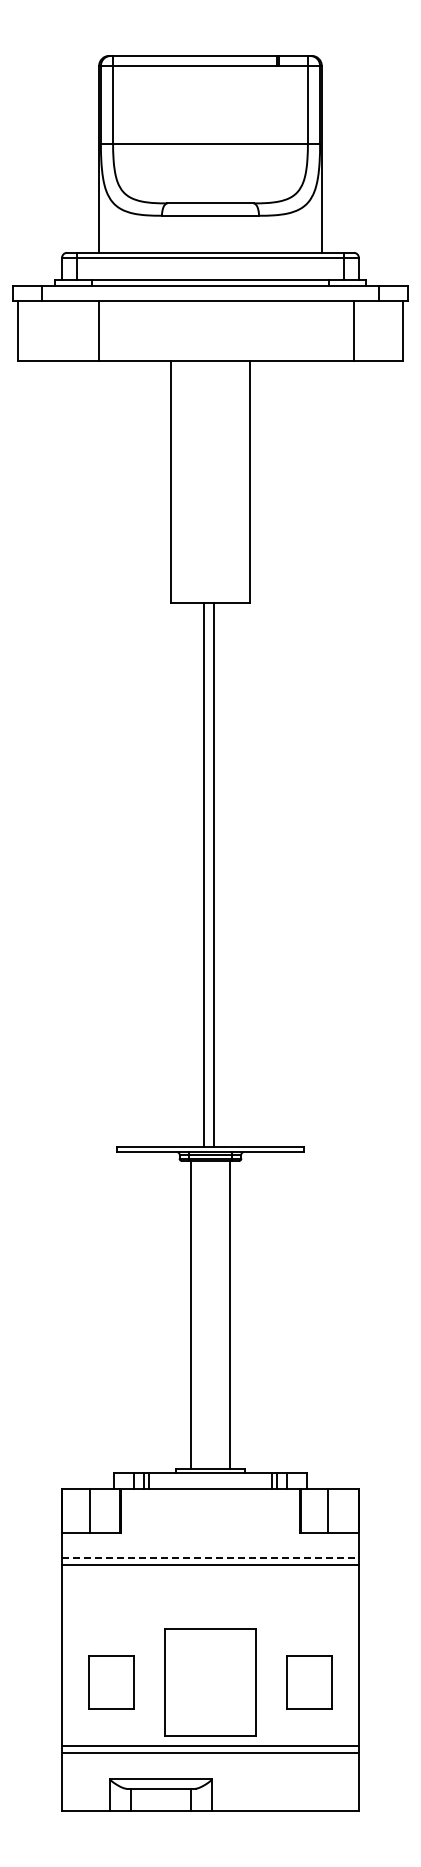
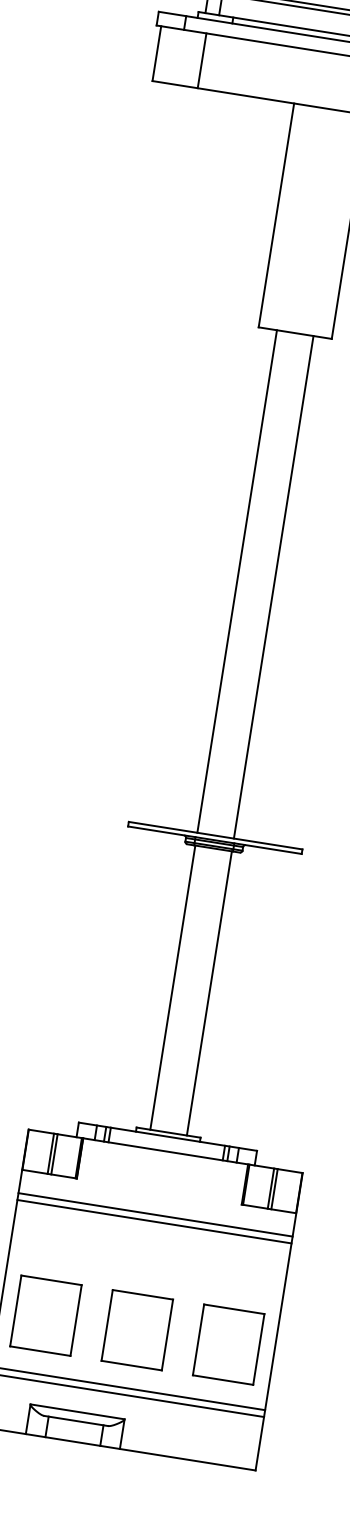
line: (98, 330) -> (202, 60), moved
line: (203, 875) -> (236, 581), moved
line: (214, 875) -> (273, 587), moved
line: (93, 1510) -> (54, 1154), added
line: (331, 1510) -> (274, 1188), added
line: (210, 1557) -> (155, 1214), dashed -> solid
part: (111, 1682) -> (45, 1315), size x1.43
part: (210, 1682) -> (137, 1330), size x0.71
part: (309, 1682) -> (228, 1344), size x1.43

